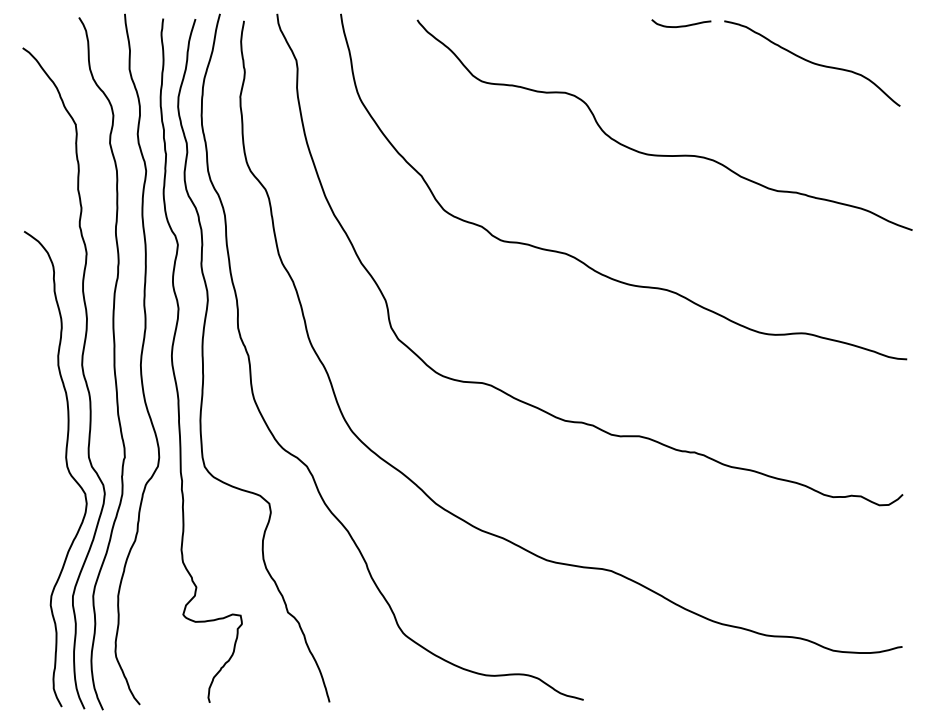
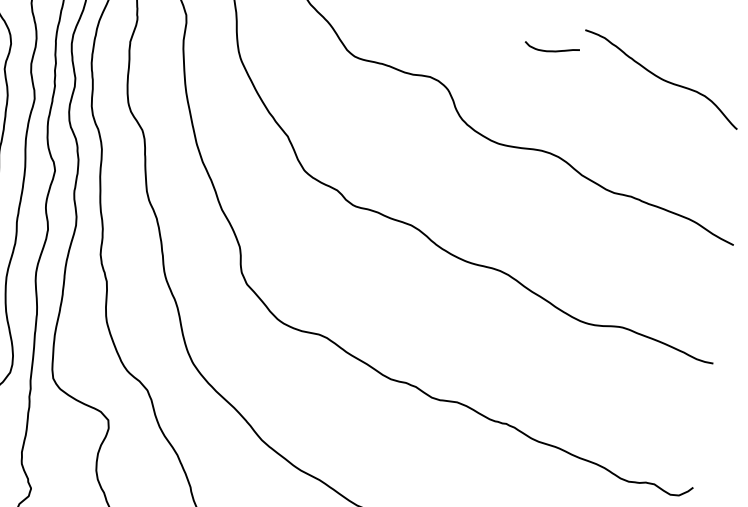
curve: (681, 25) -> (551, 50), moved

